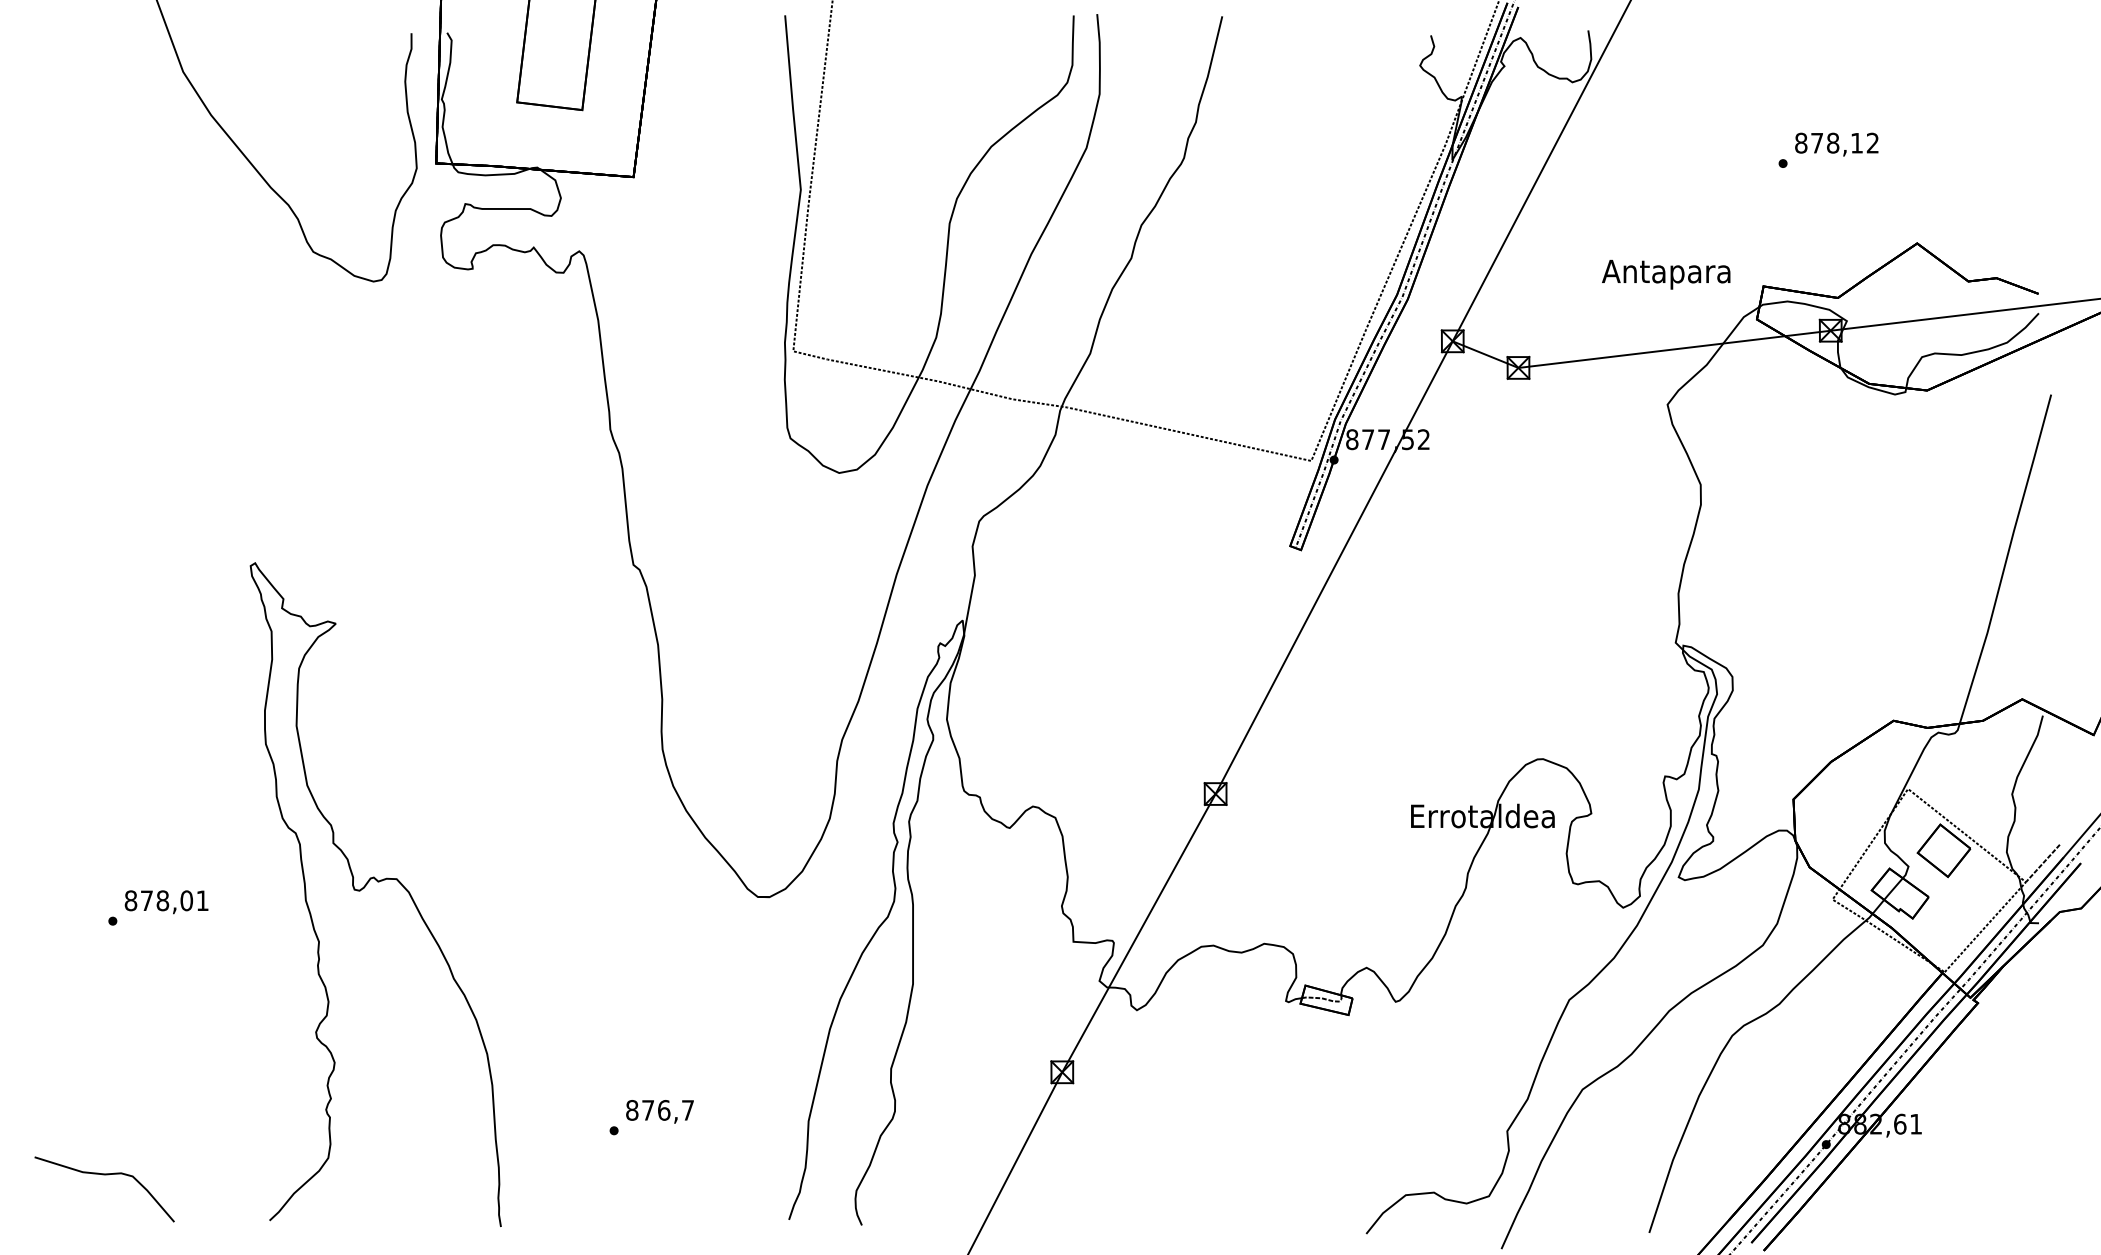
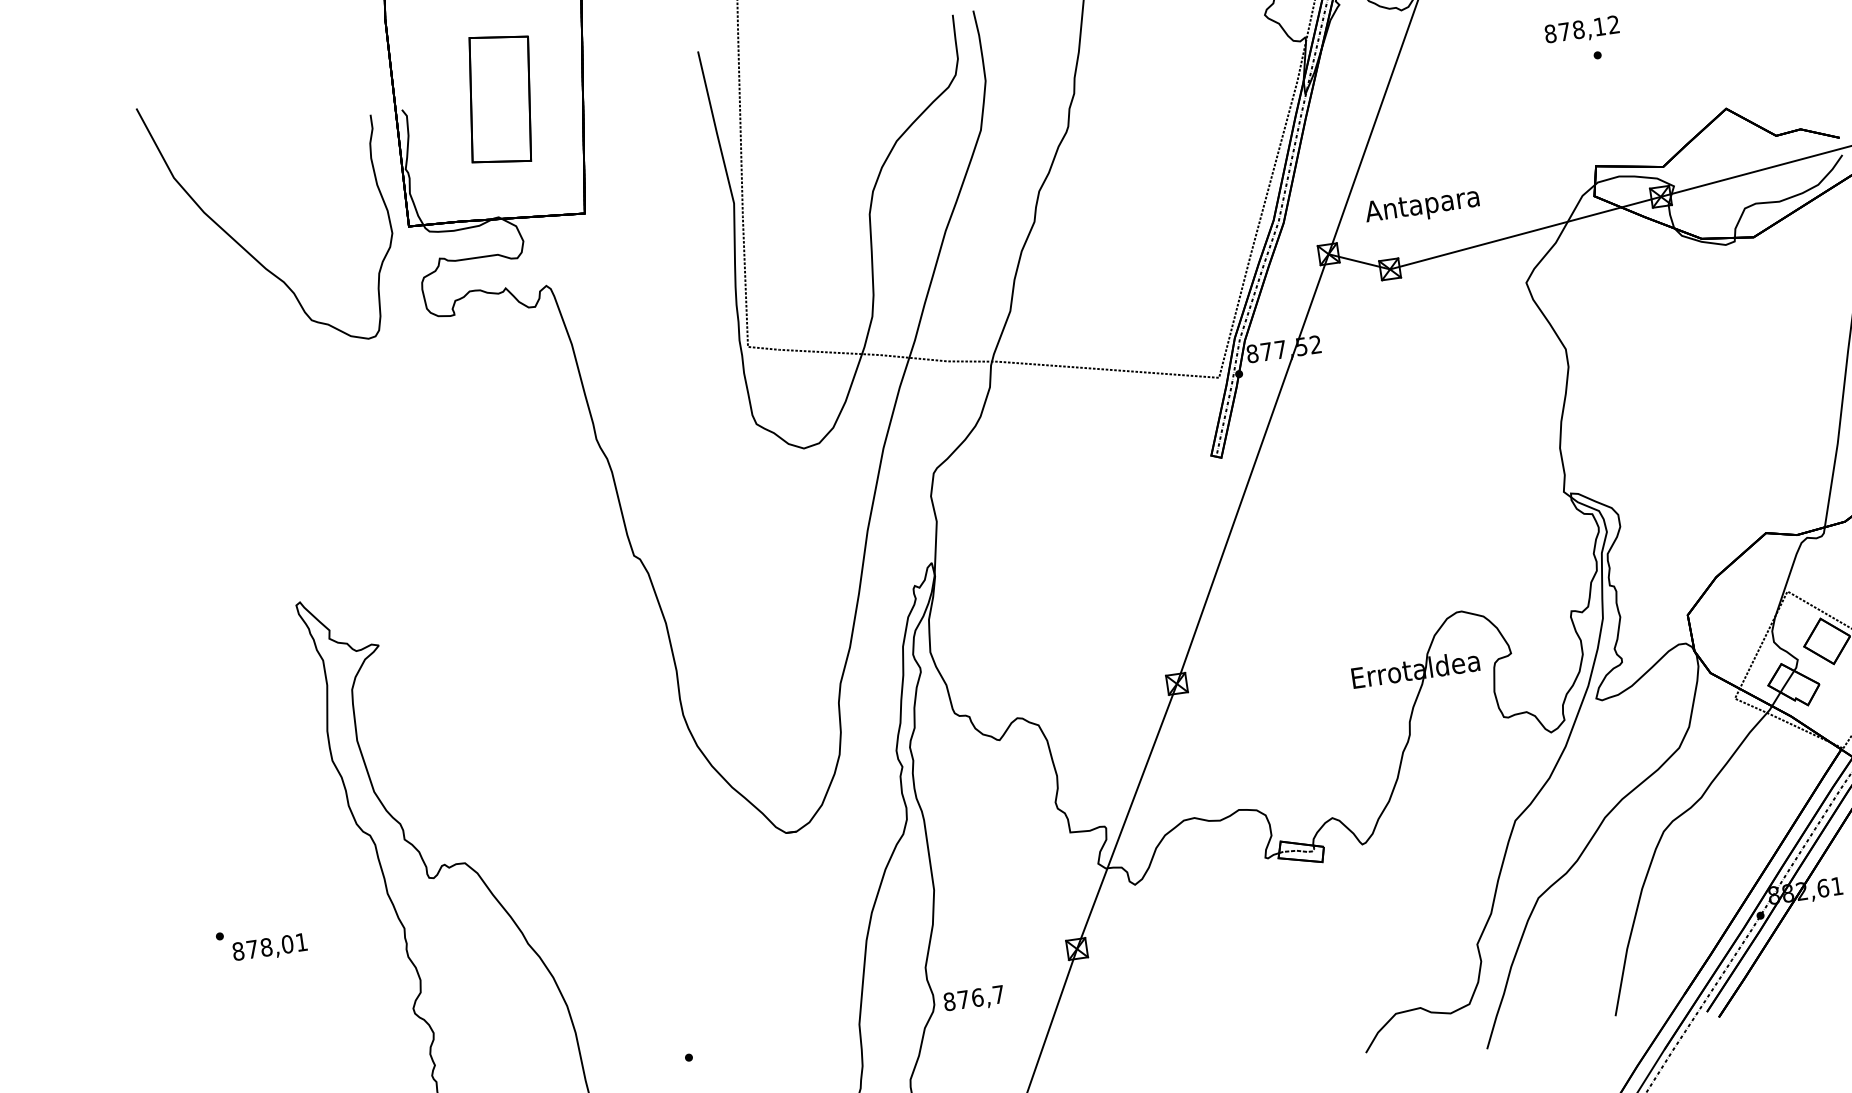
text: (1836, 144) -> (1581, 30), moved
text: (1666, 274) -> (1422, 206), moved
text: (166, 902) -> (269, 948), moved
text: (659, 1111) -> (973, 999), moved

